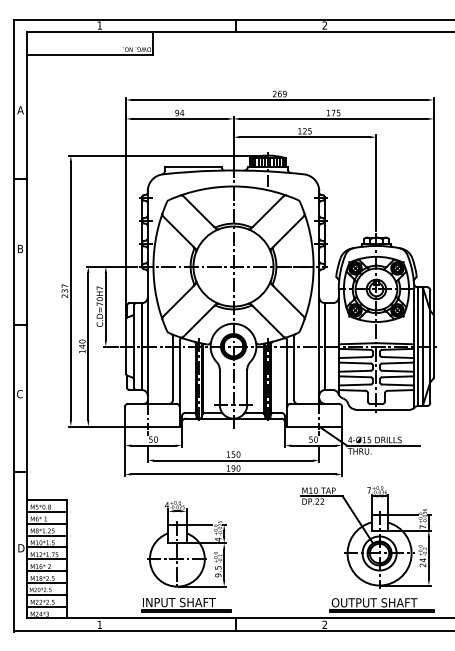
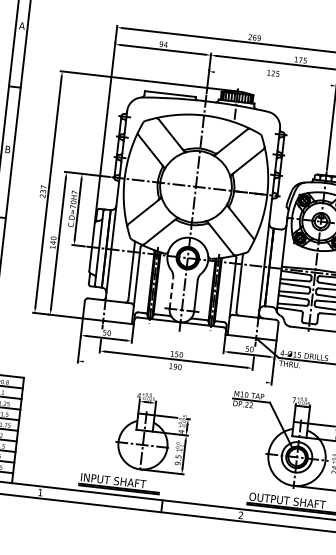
line: (304, 137) -> (272, 79), removed
line: (219, 387) -> (171, 293), solid -> dashed
line: (233, 474) -> (174, 372), removed
part: (186, 544) -> (152, 432), moved

